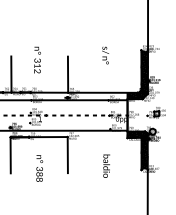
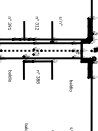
text: (104, 56) -> (60, 21), moved
text: (104, 165) -> (70, 85), moved

